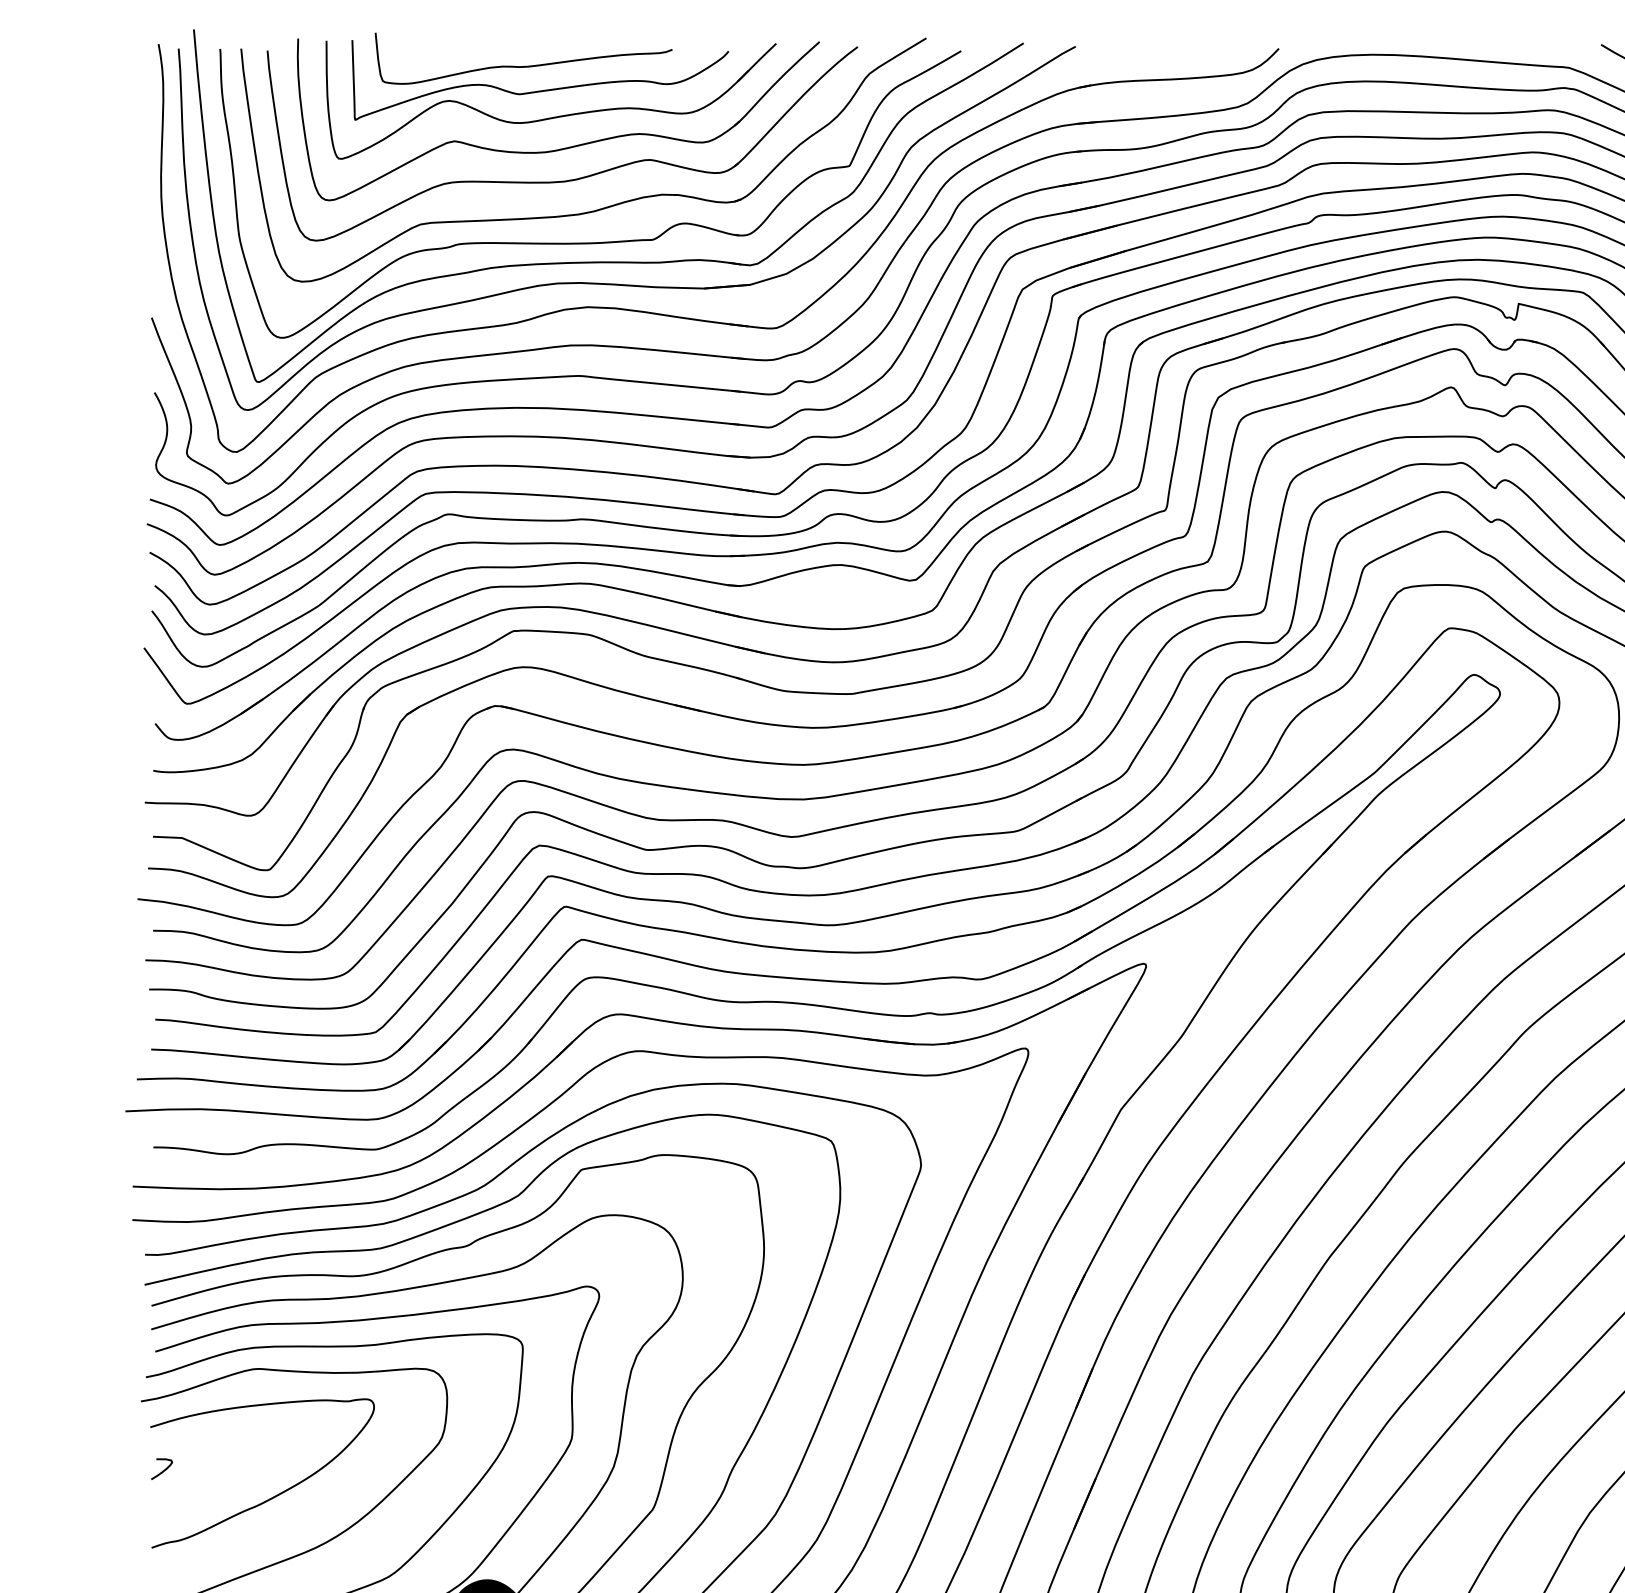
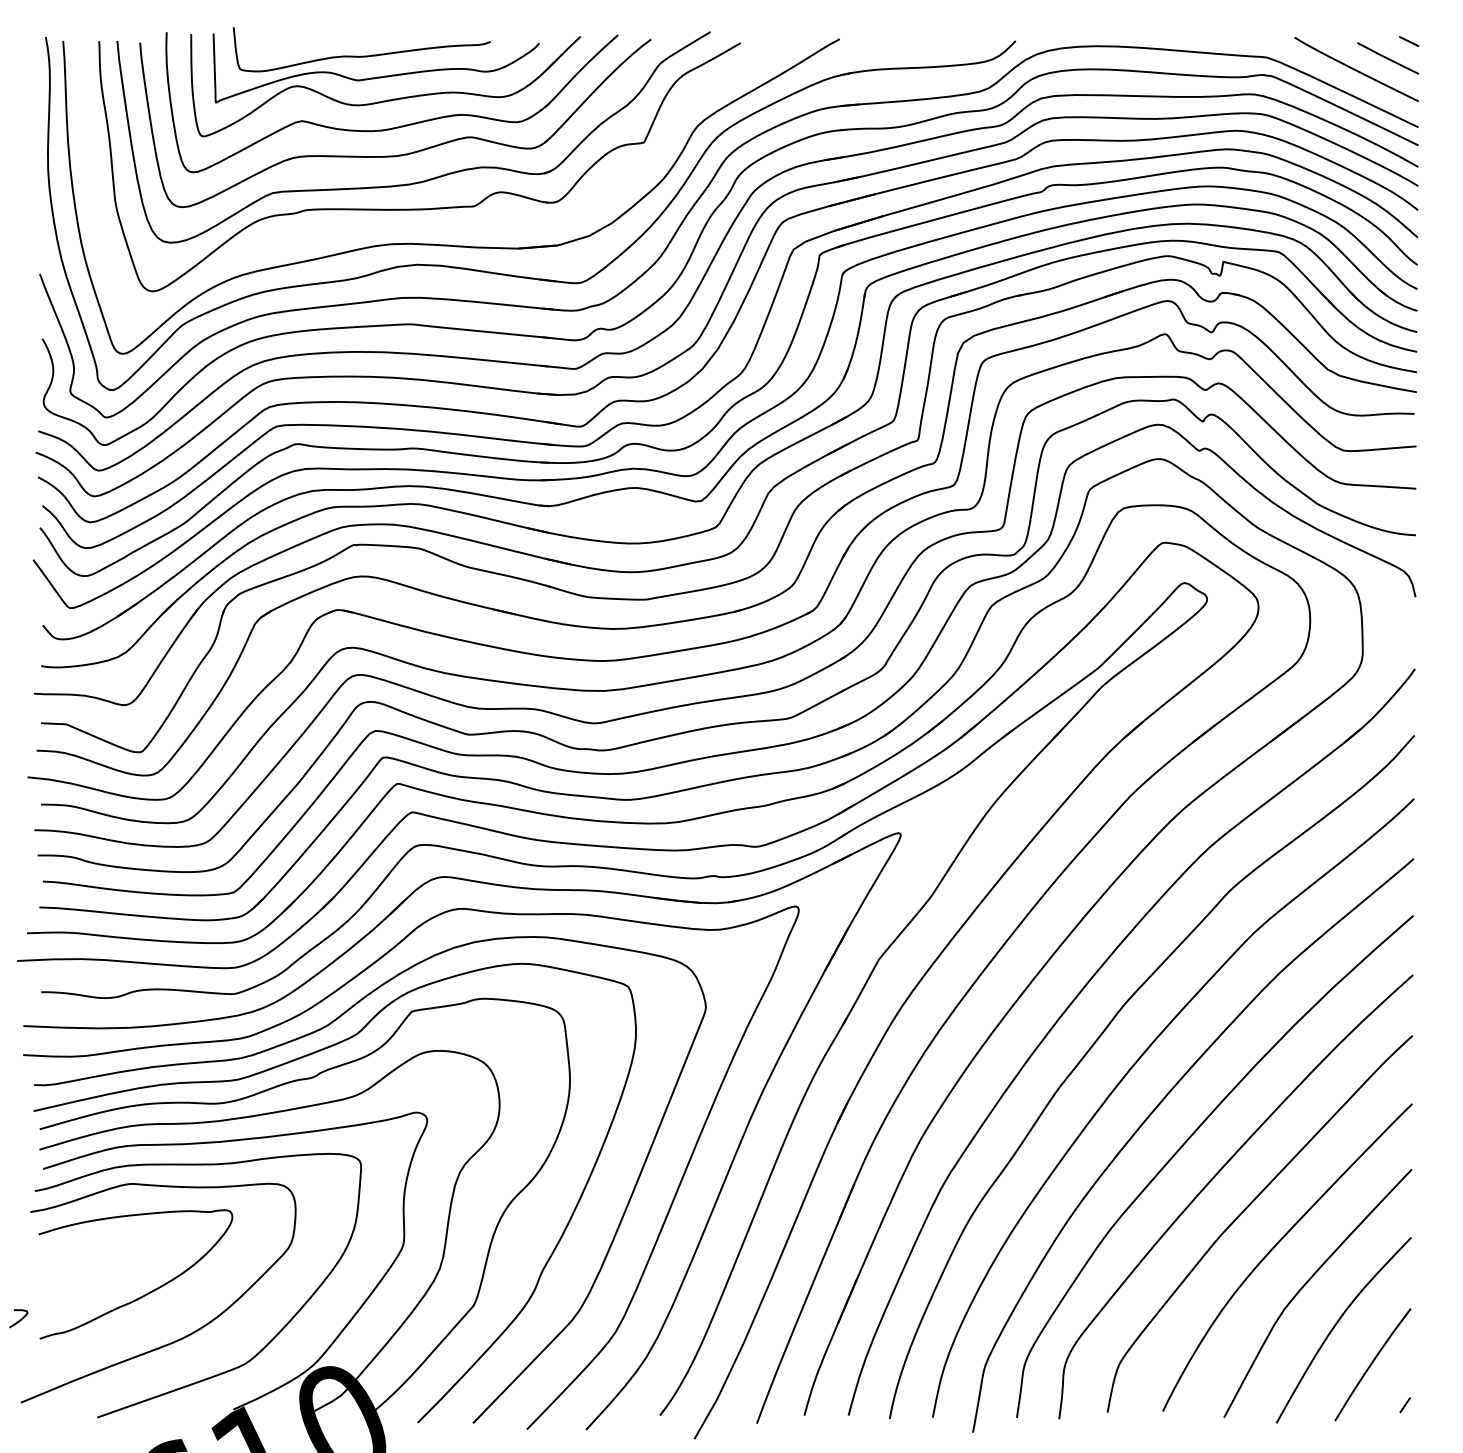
part: (607, 261) -> (434, 225), removed
curve: (162, 1470) -> (19, 1319), moved

